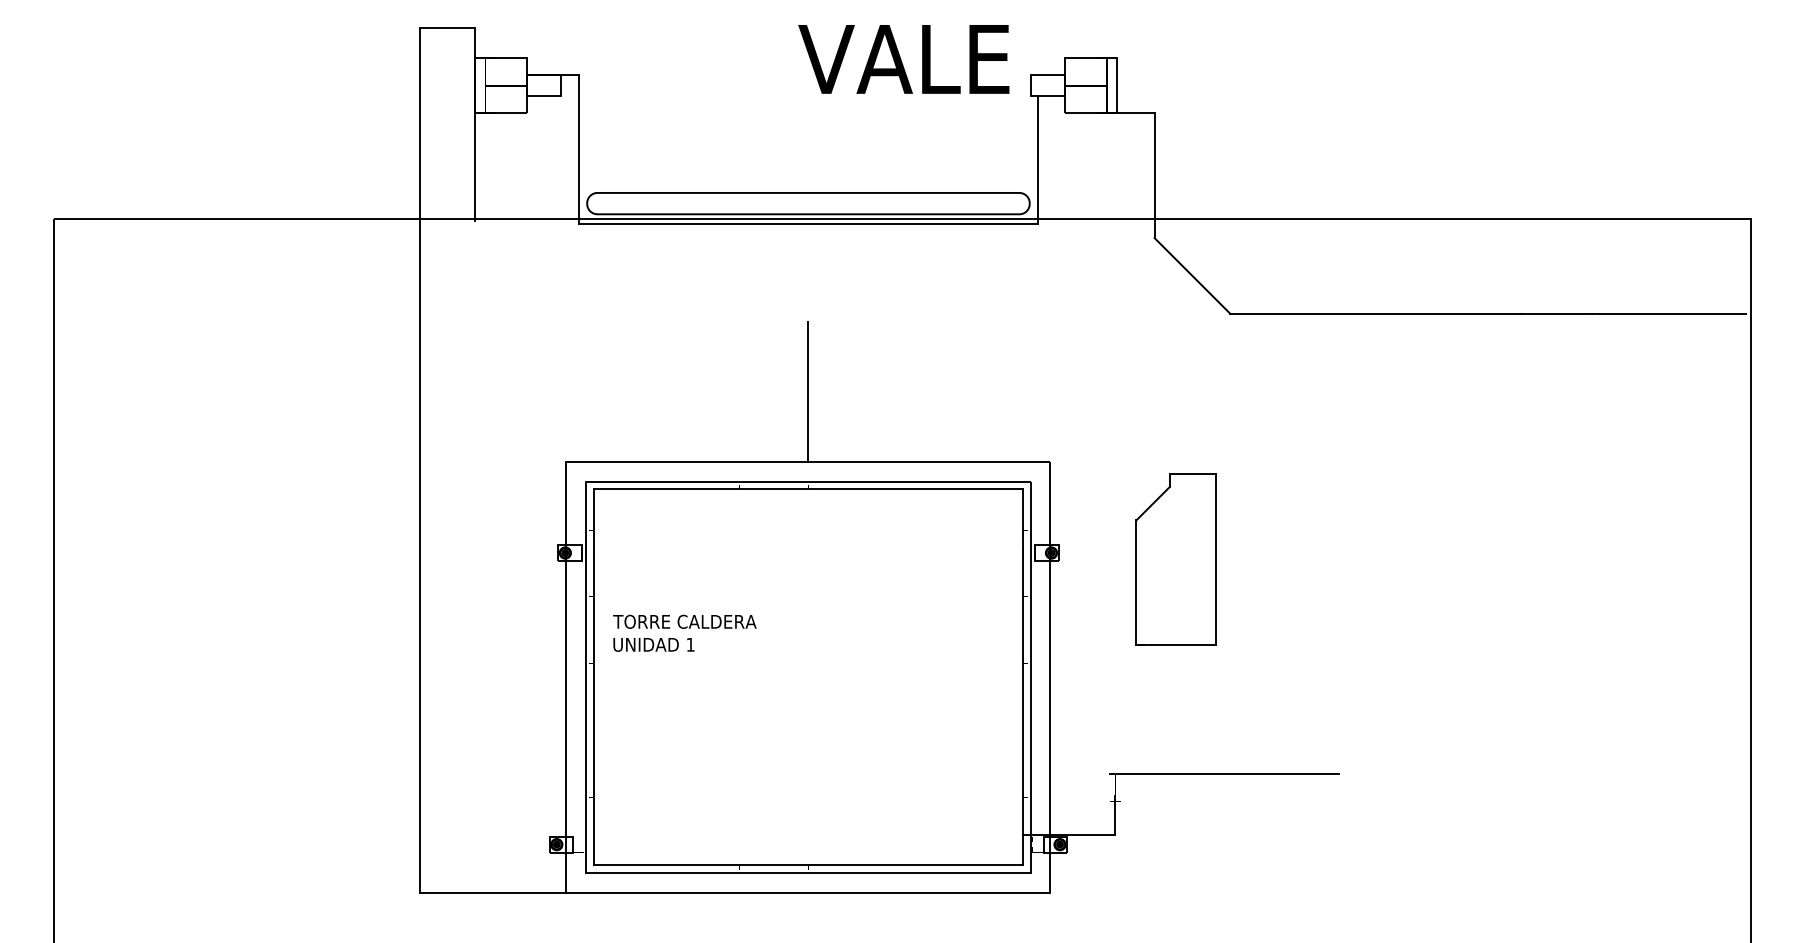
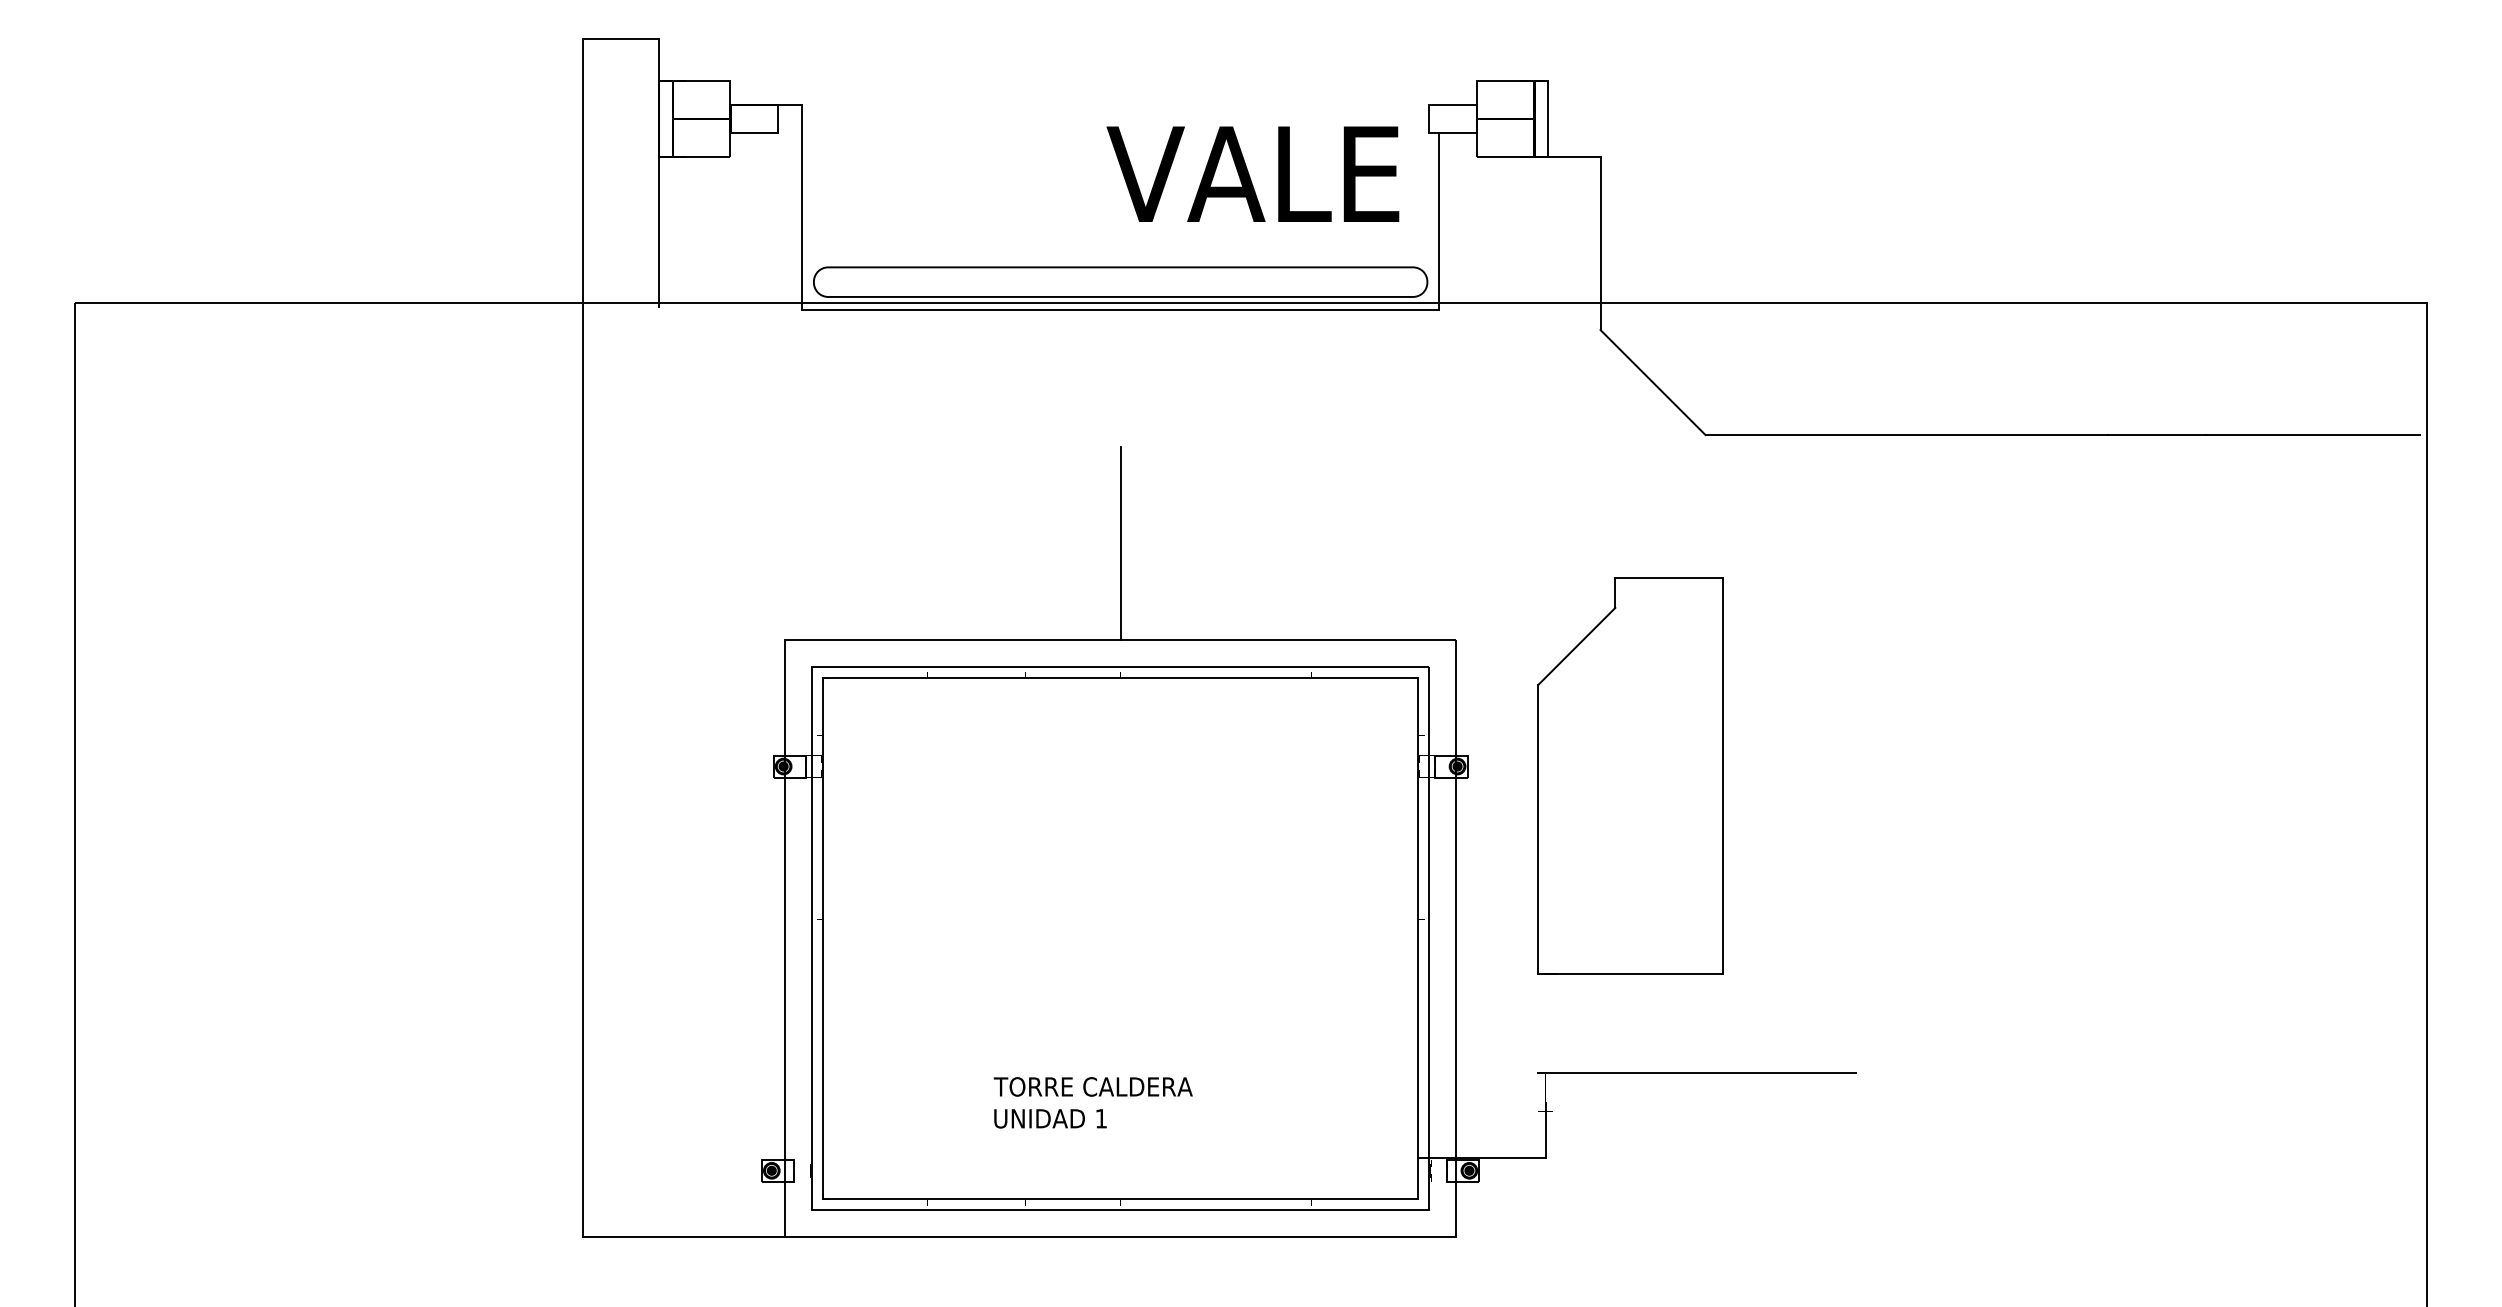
text: (903, 58) -> (1252, 173), moved
part: (1176, 559) -> (1630, 775), size x1.67
text: (684, 633) -> (1092, 1102), moved

